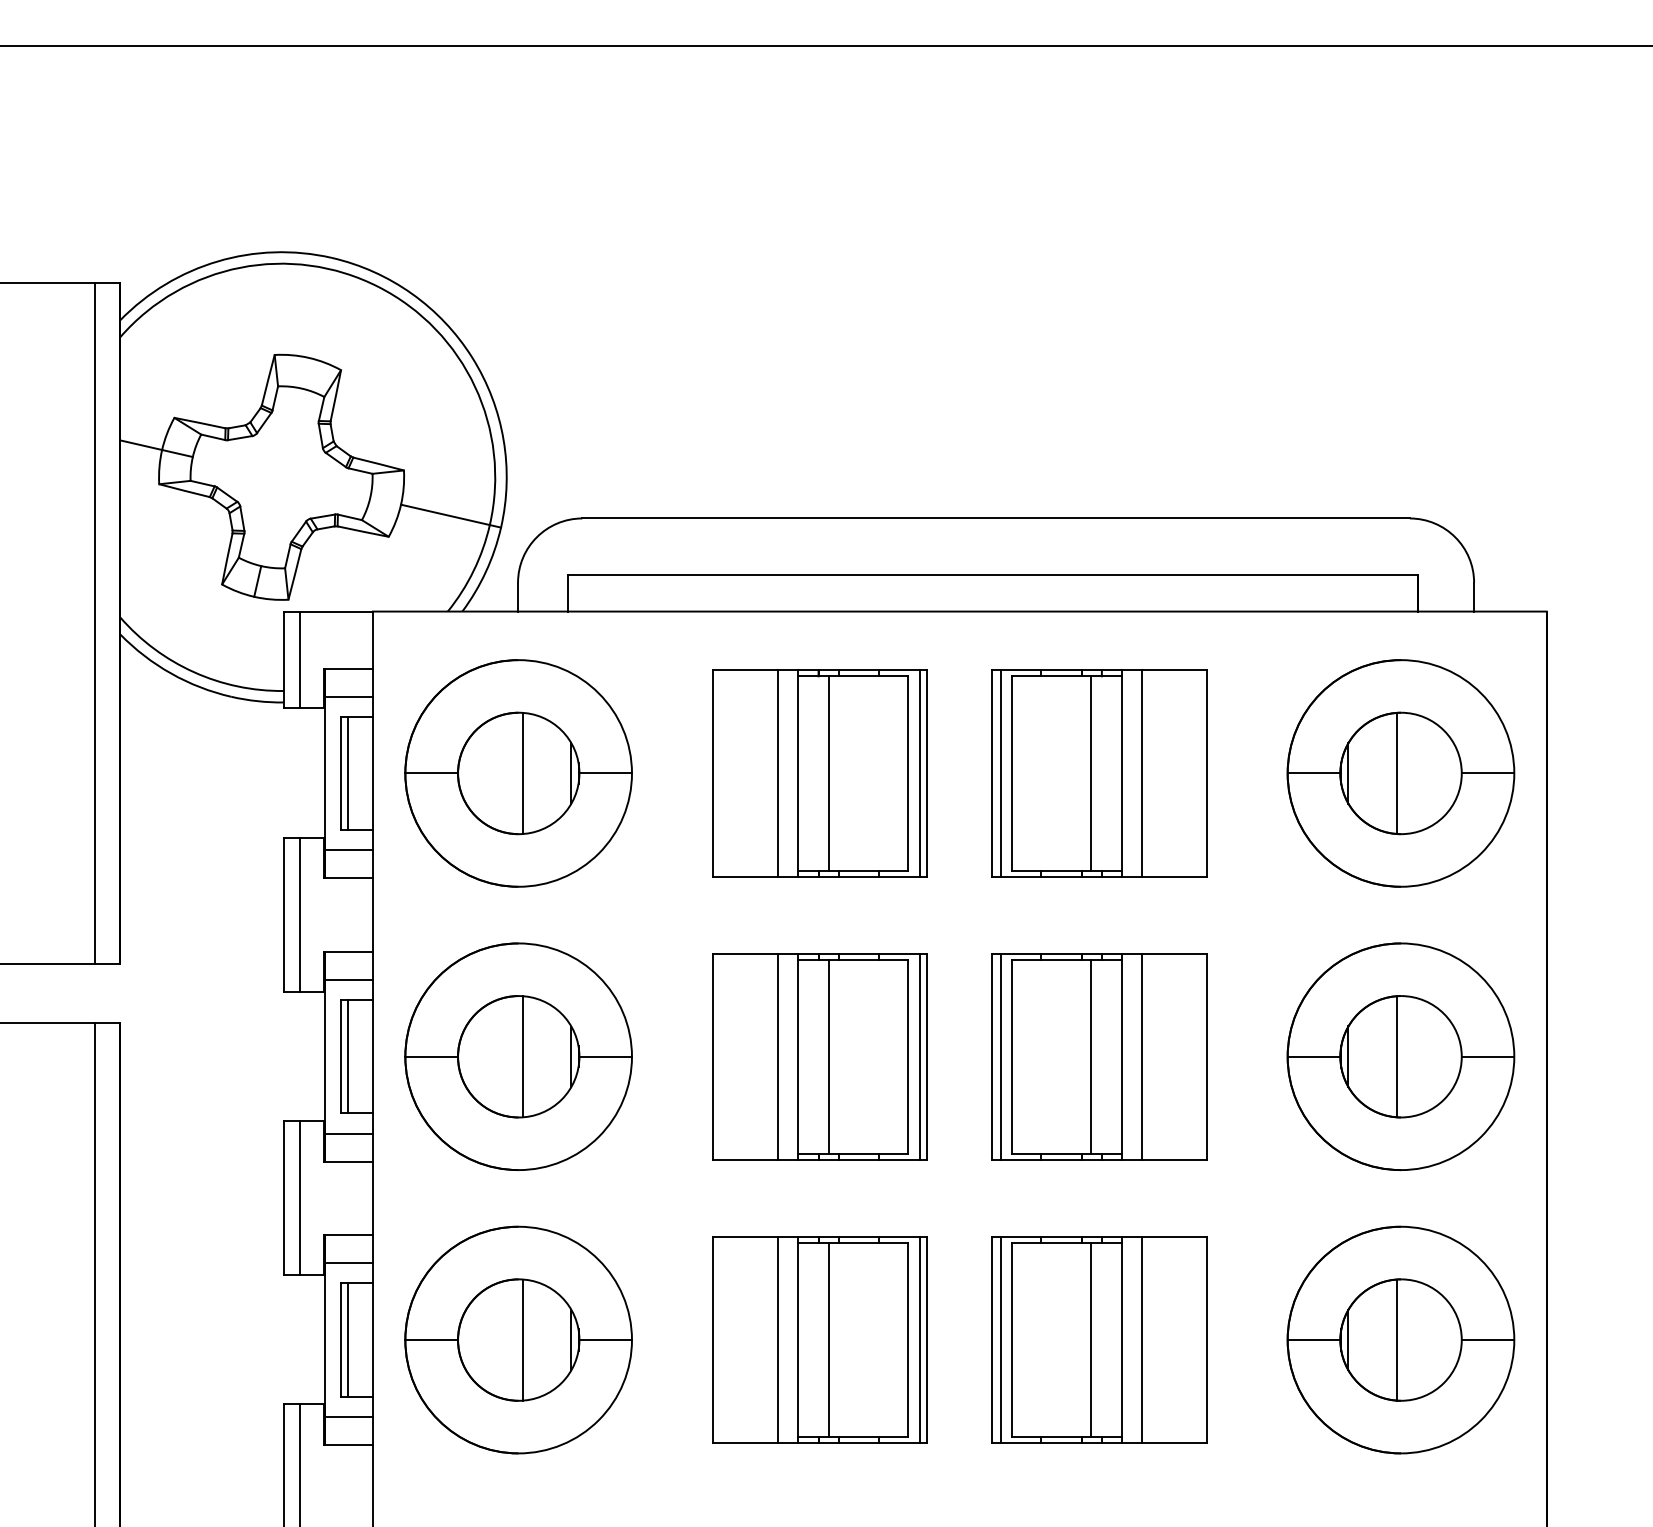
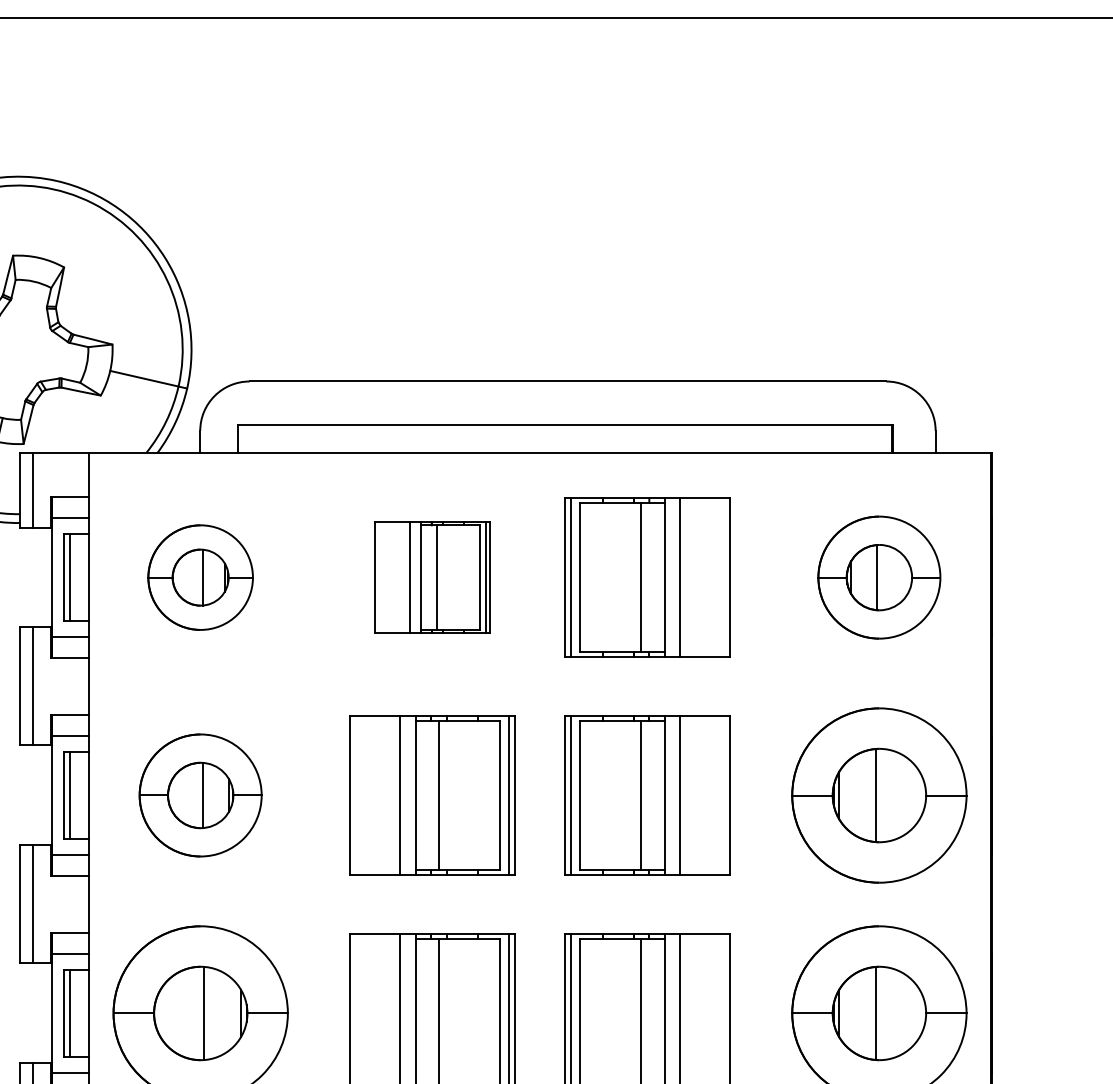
part: (518, 773) -> (200, 577), size x0.6
part: (819, 773) -> (432, 577), size x0.7
part: (1400, 773) -> (879, 577), size x0.7
part: (518, 1056) -> (200, 795), size x0.7

